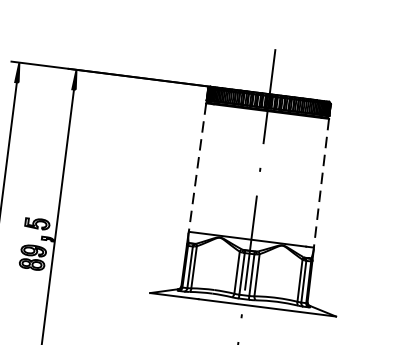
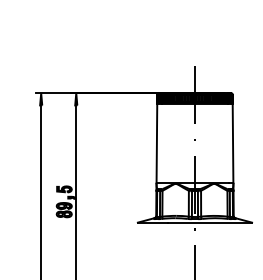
line: (196, 168) -> (156, 143), dashed -> solid
line: (322, 183) -> (233, 143), dashed -> solid

